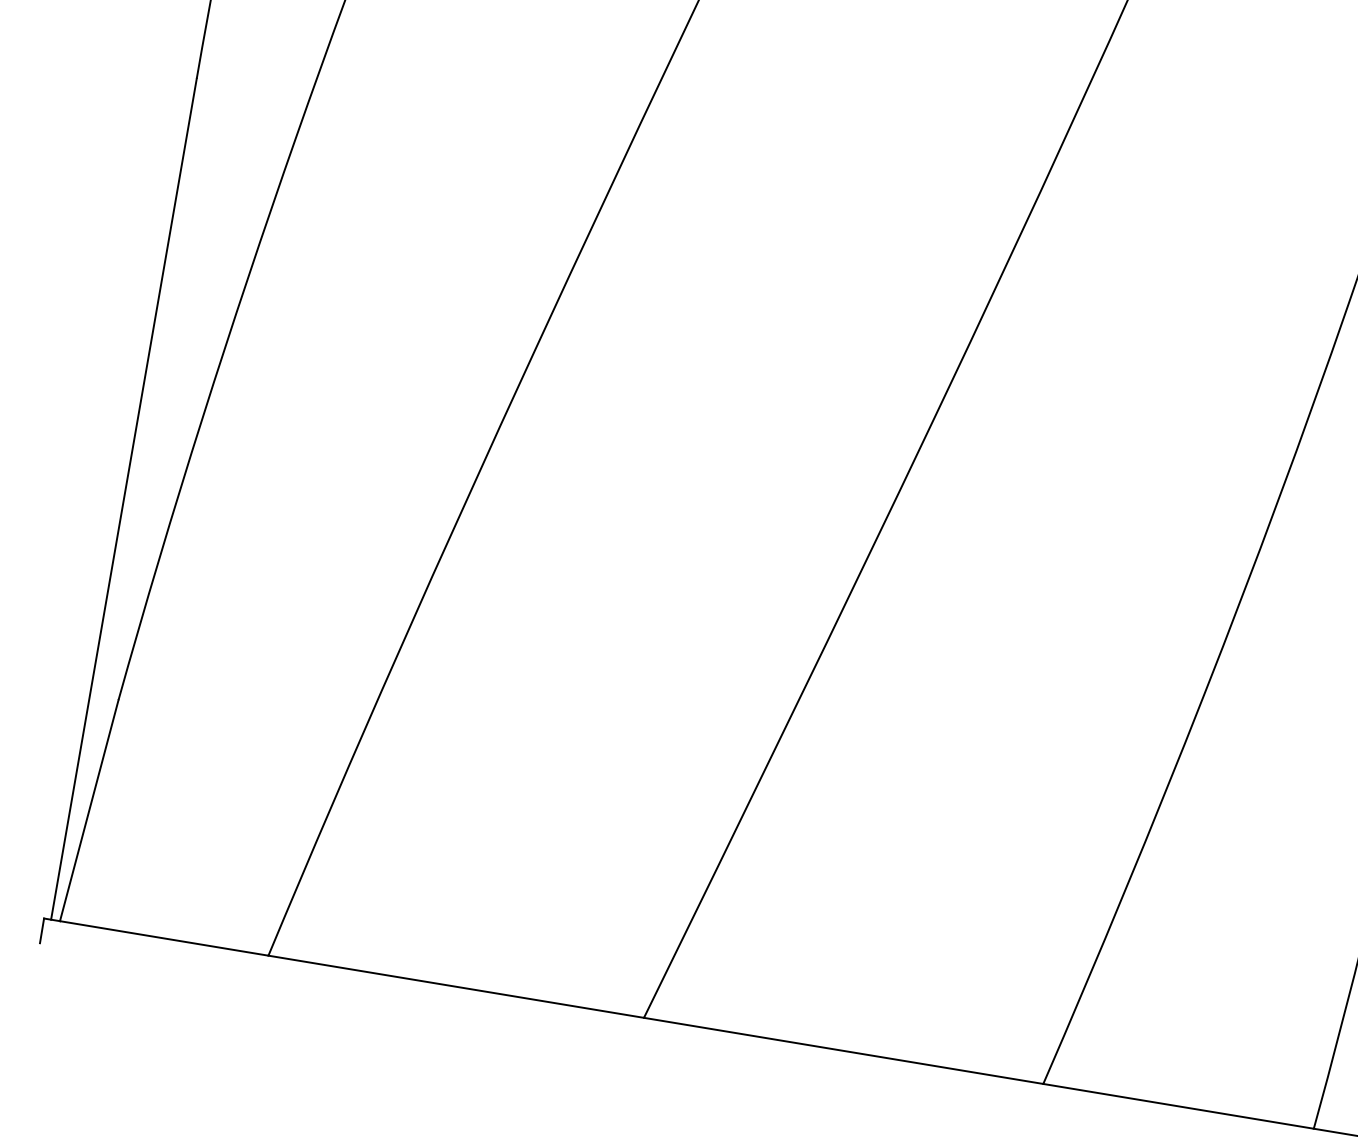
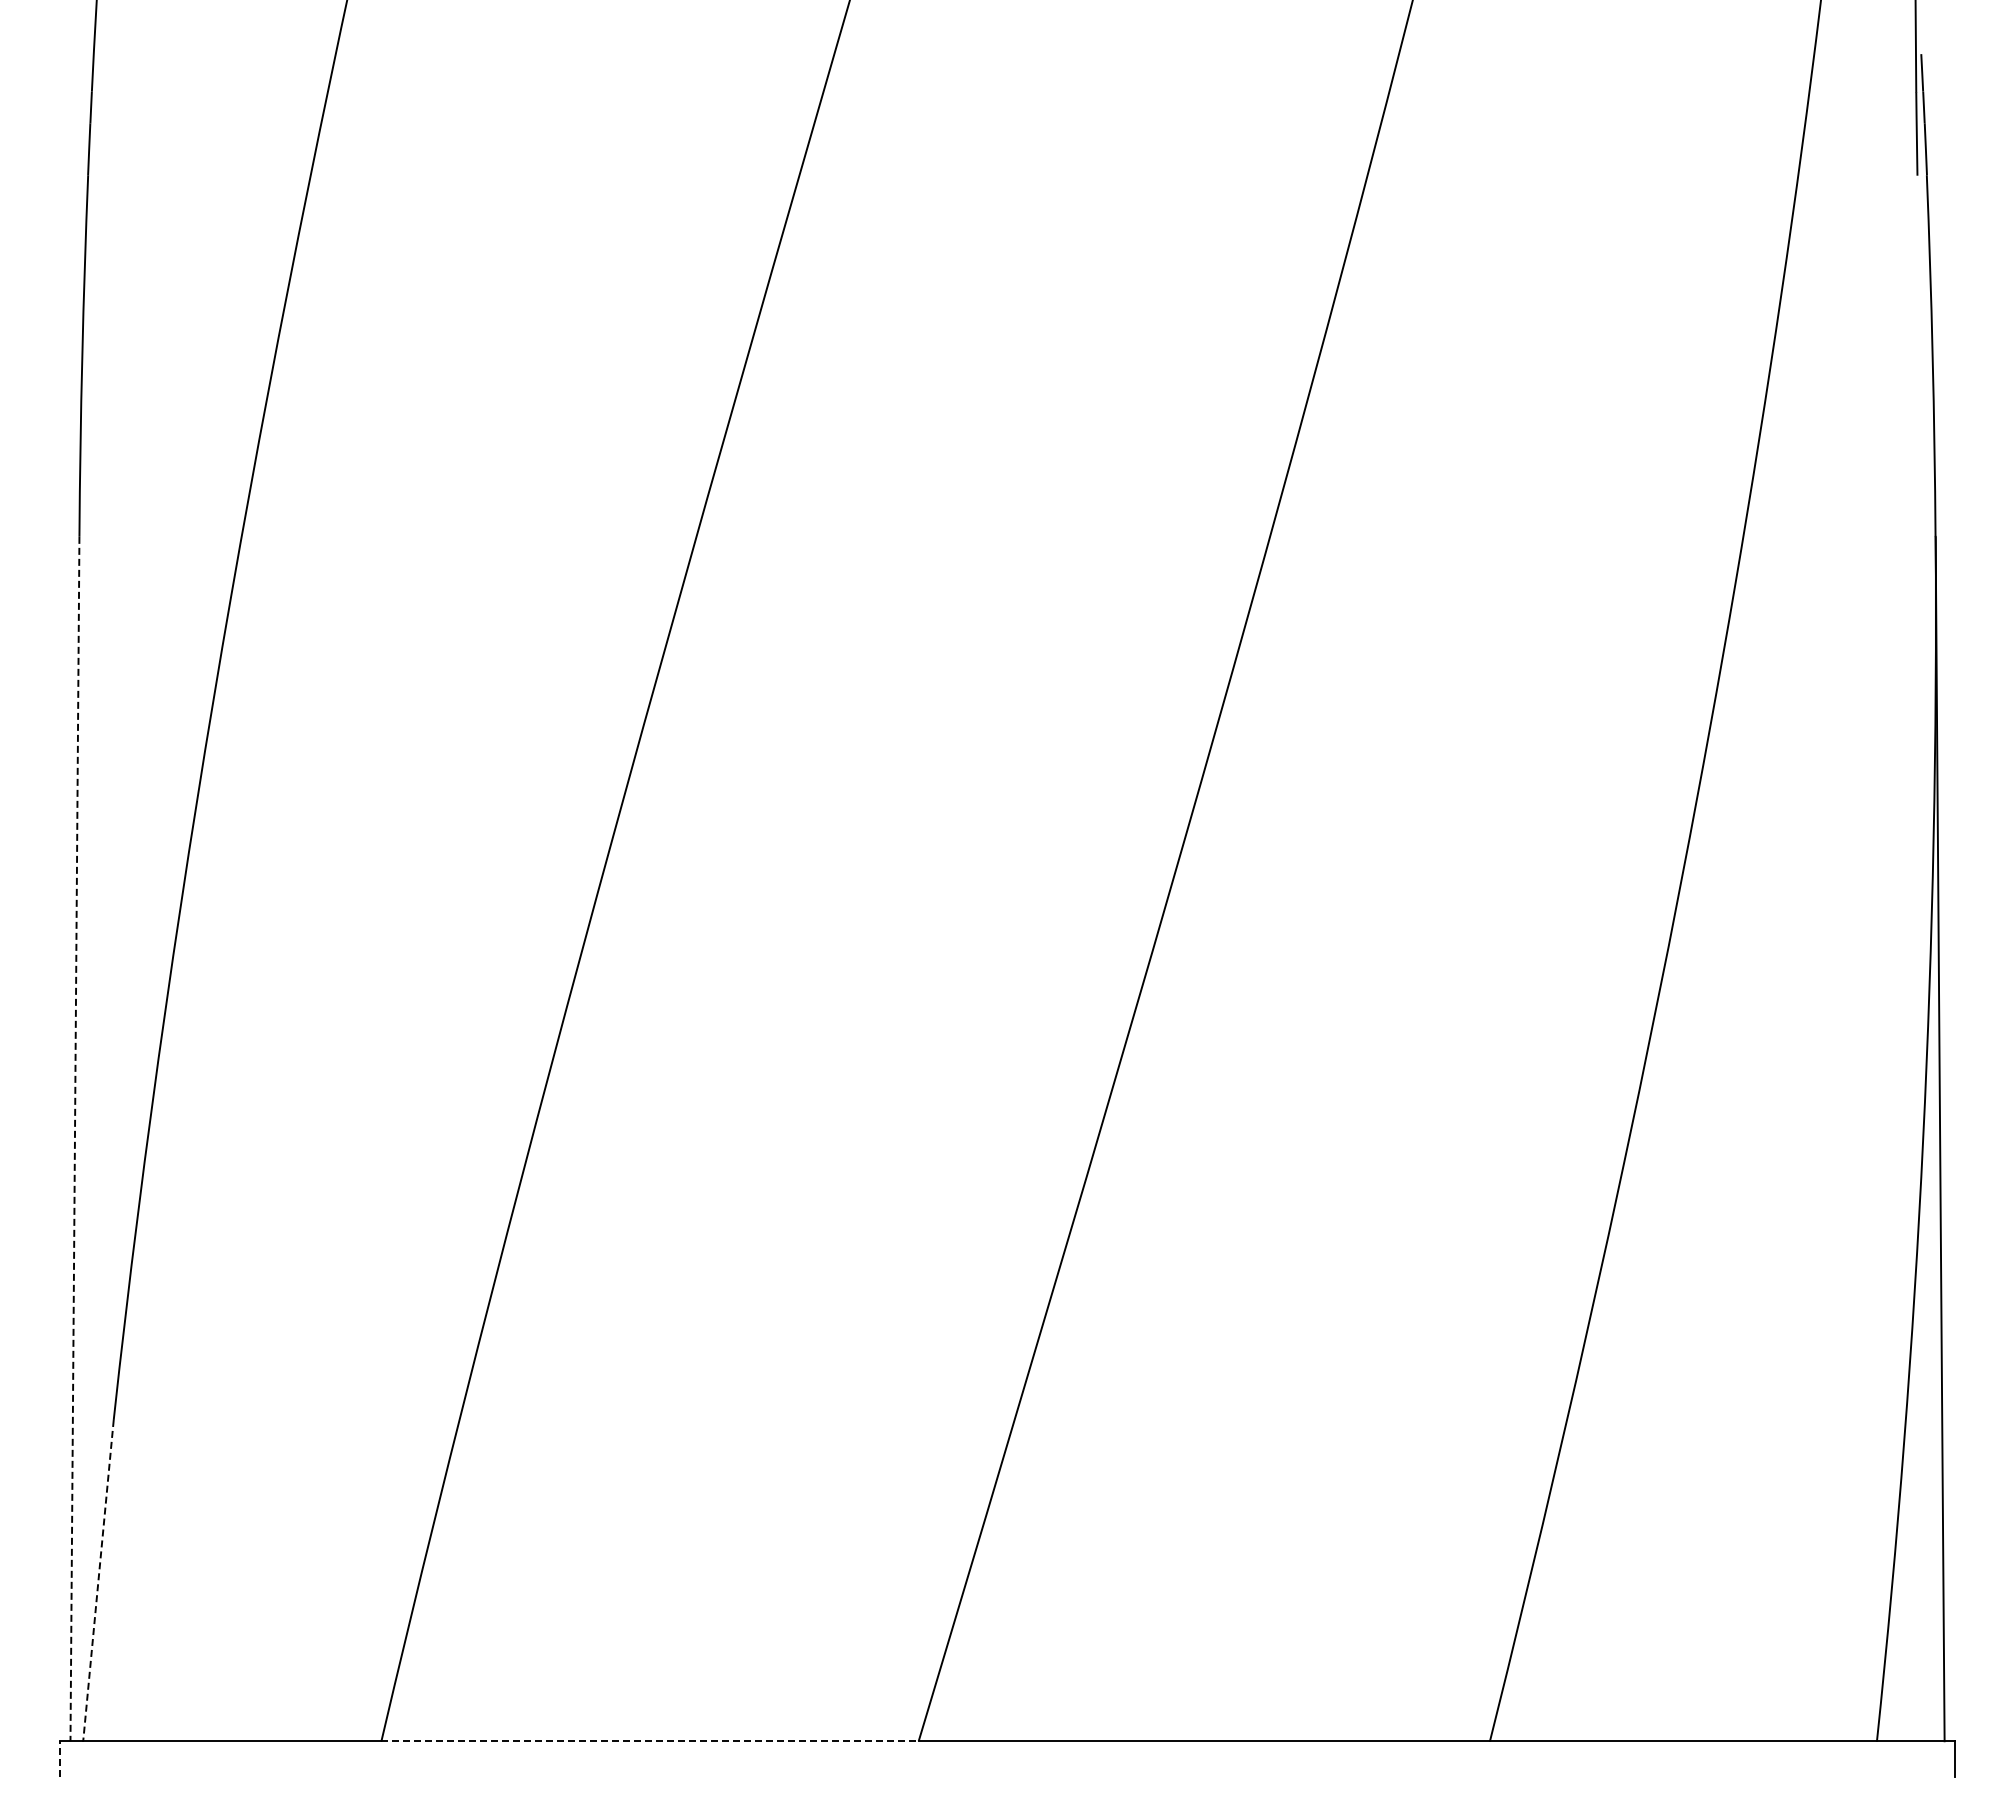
line: (123, 499) -> (74, 1139), solid -> dashed
line: (89, 811) -> (98, 1581), solid -> dashed
line: (42, 930) -> (60, 1758), solid -> dashed
line: (455, 986) -> (649, 1741), solid -> dashed

